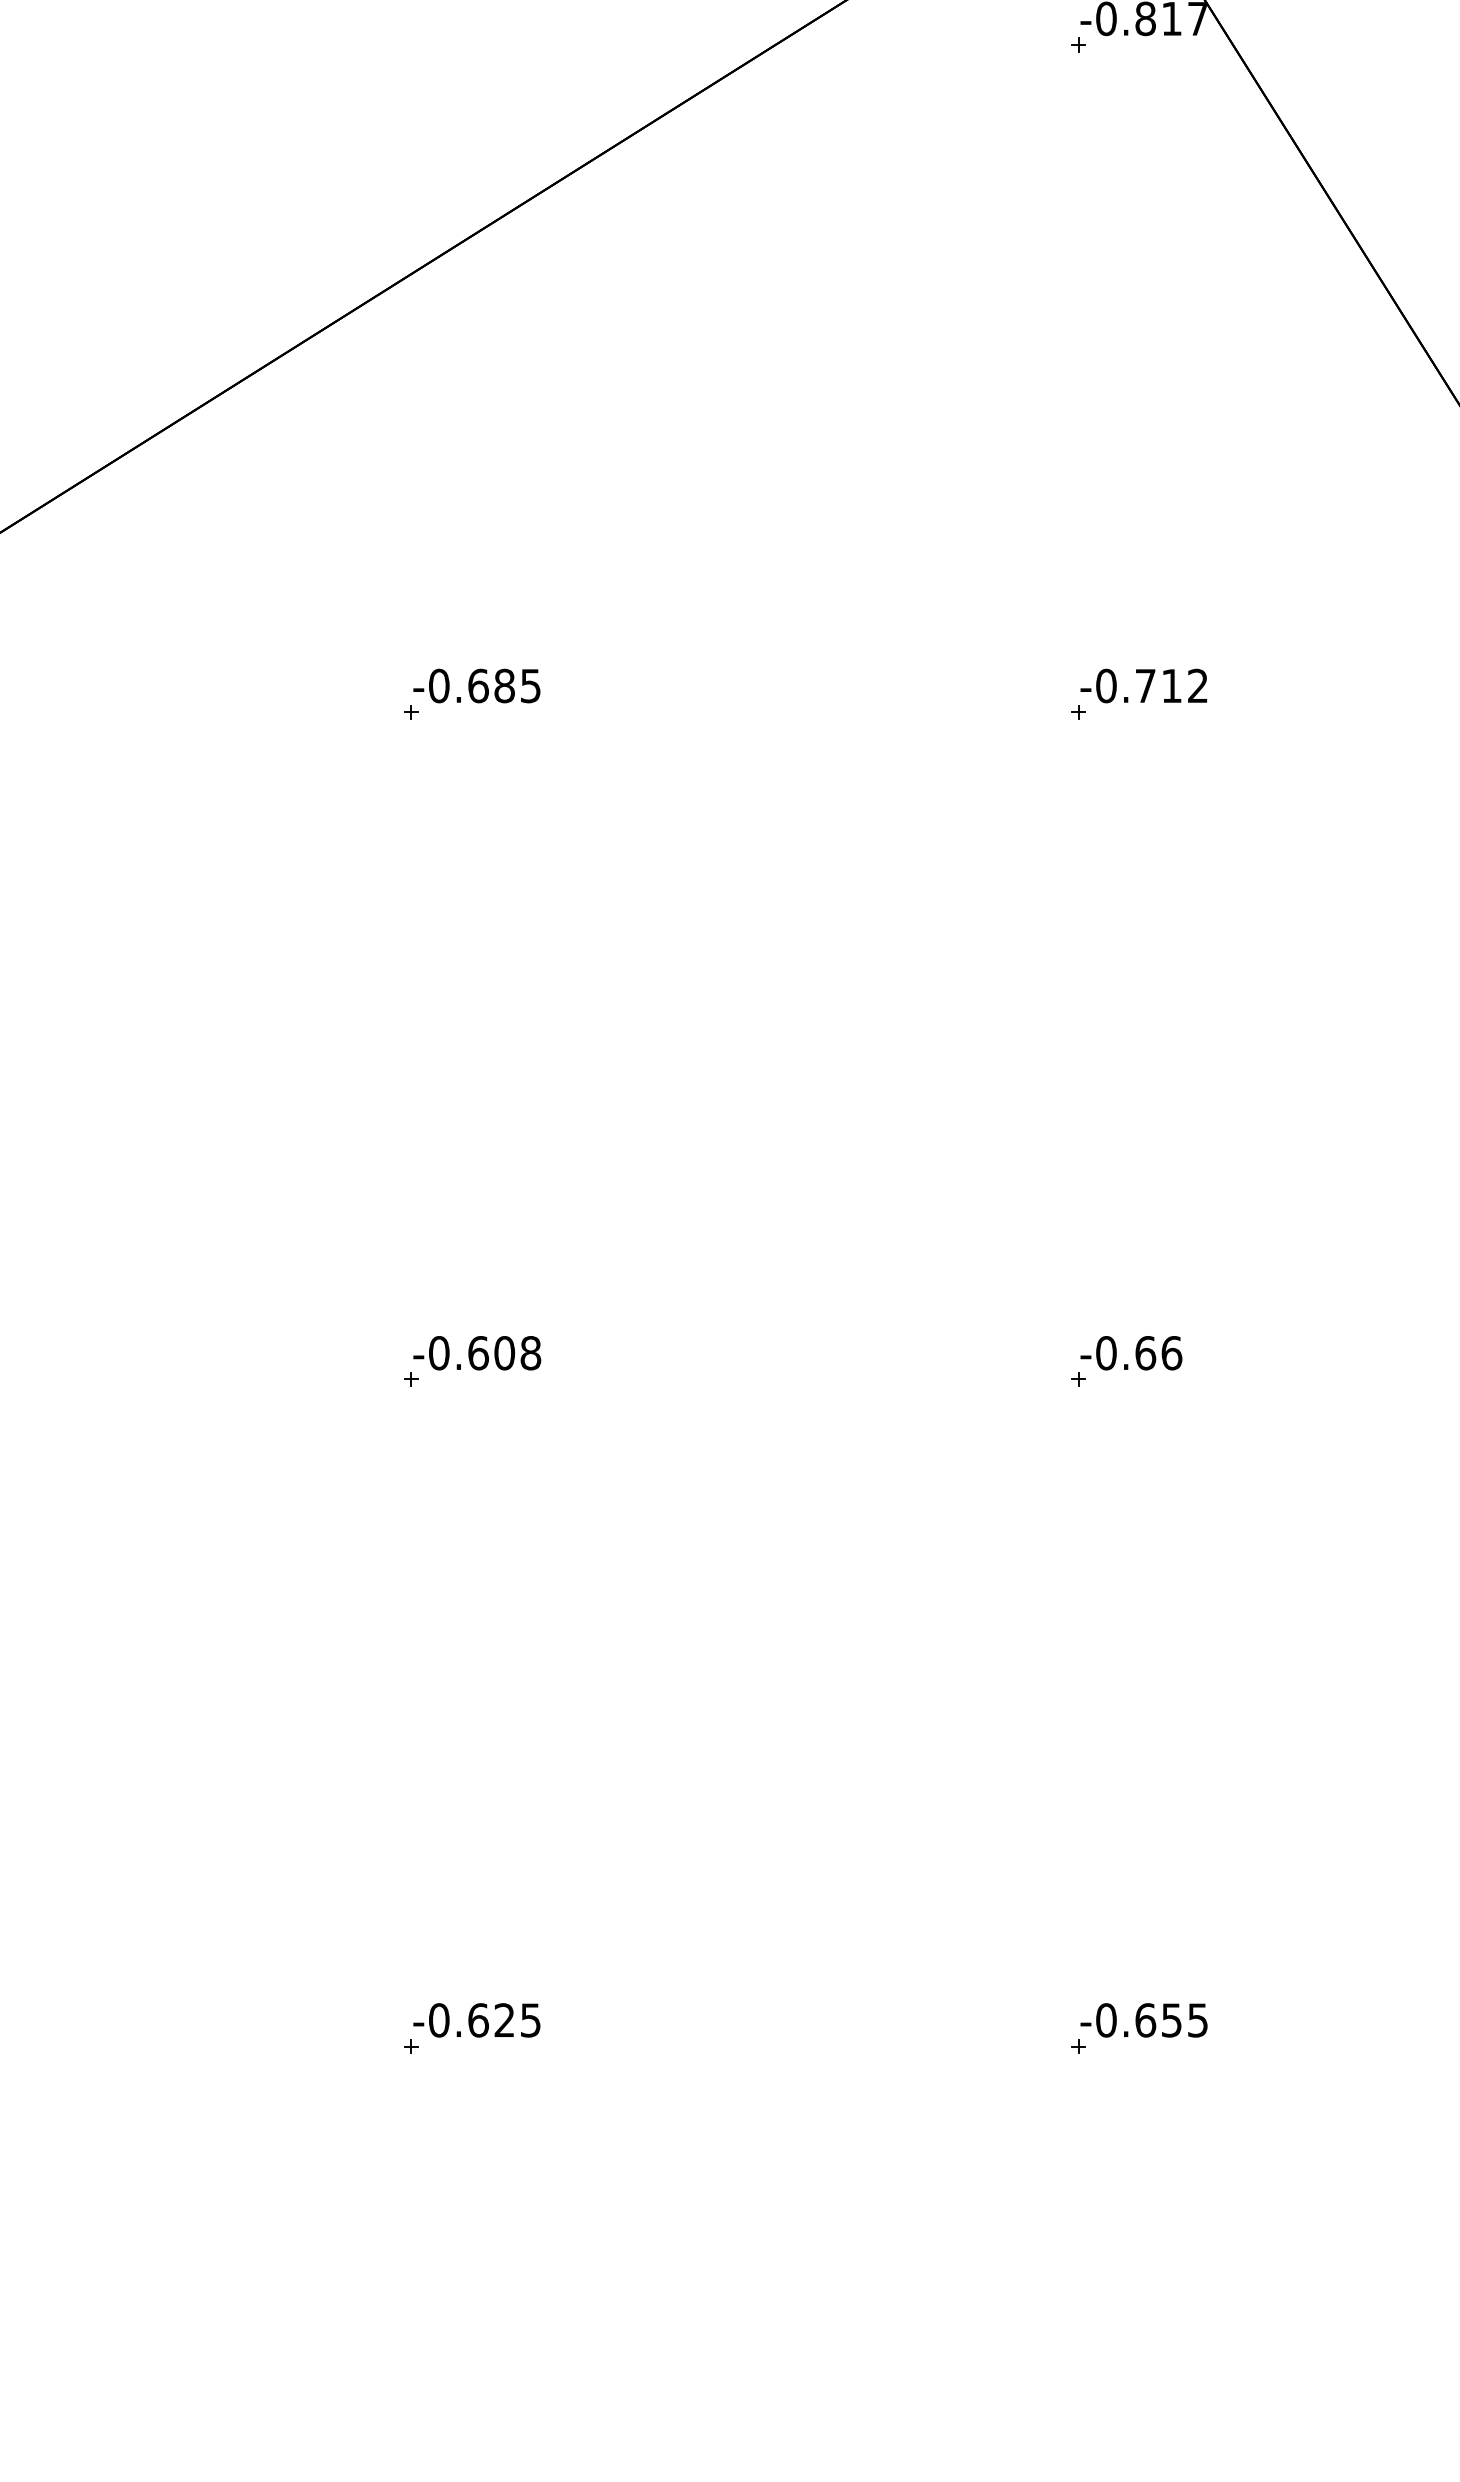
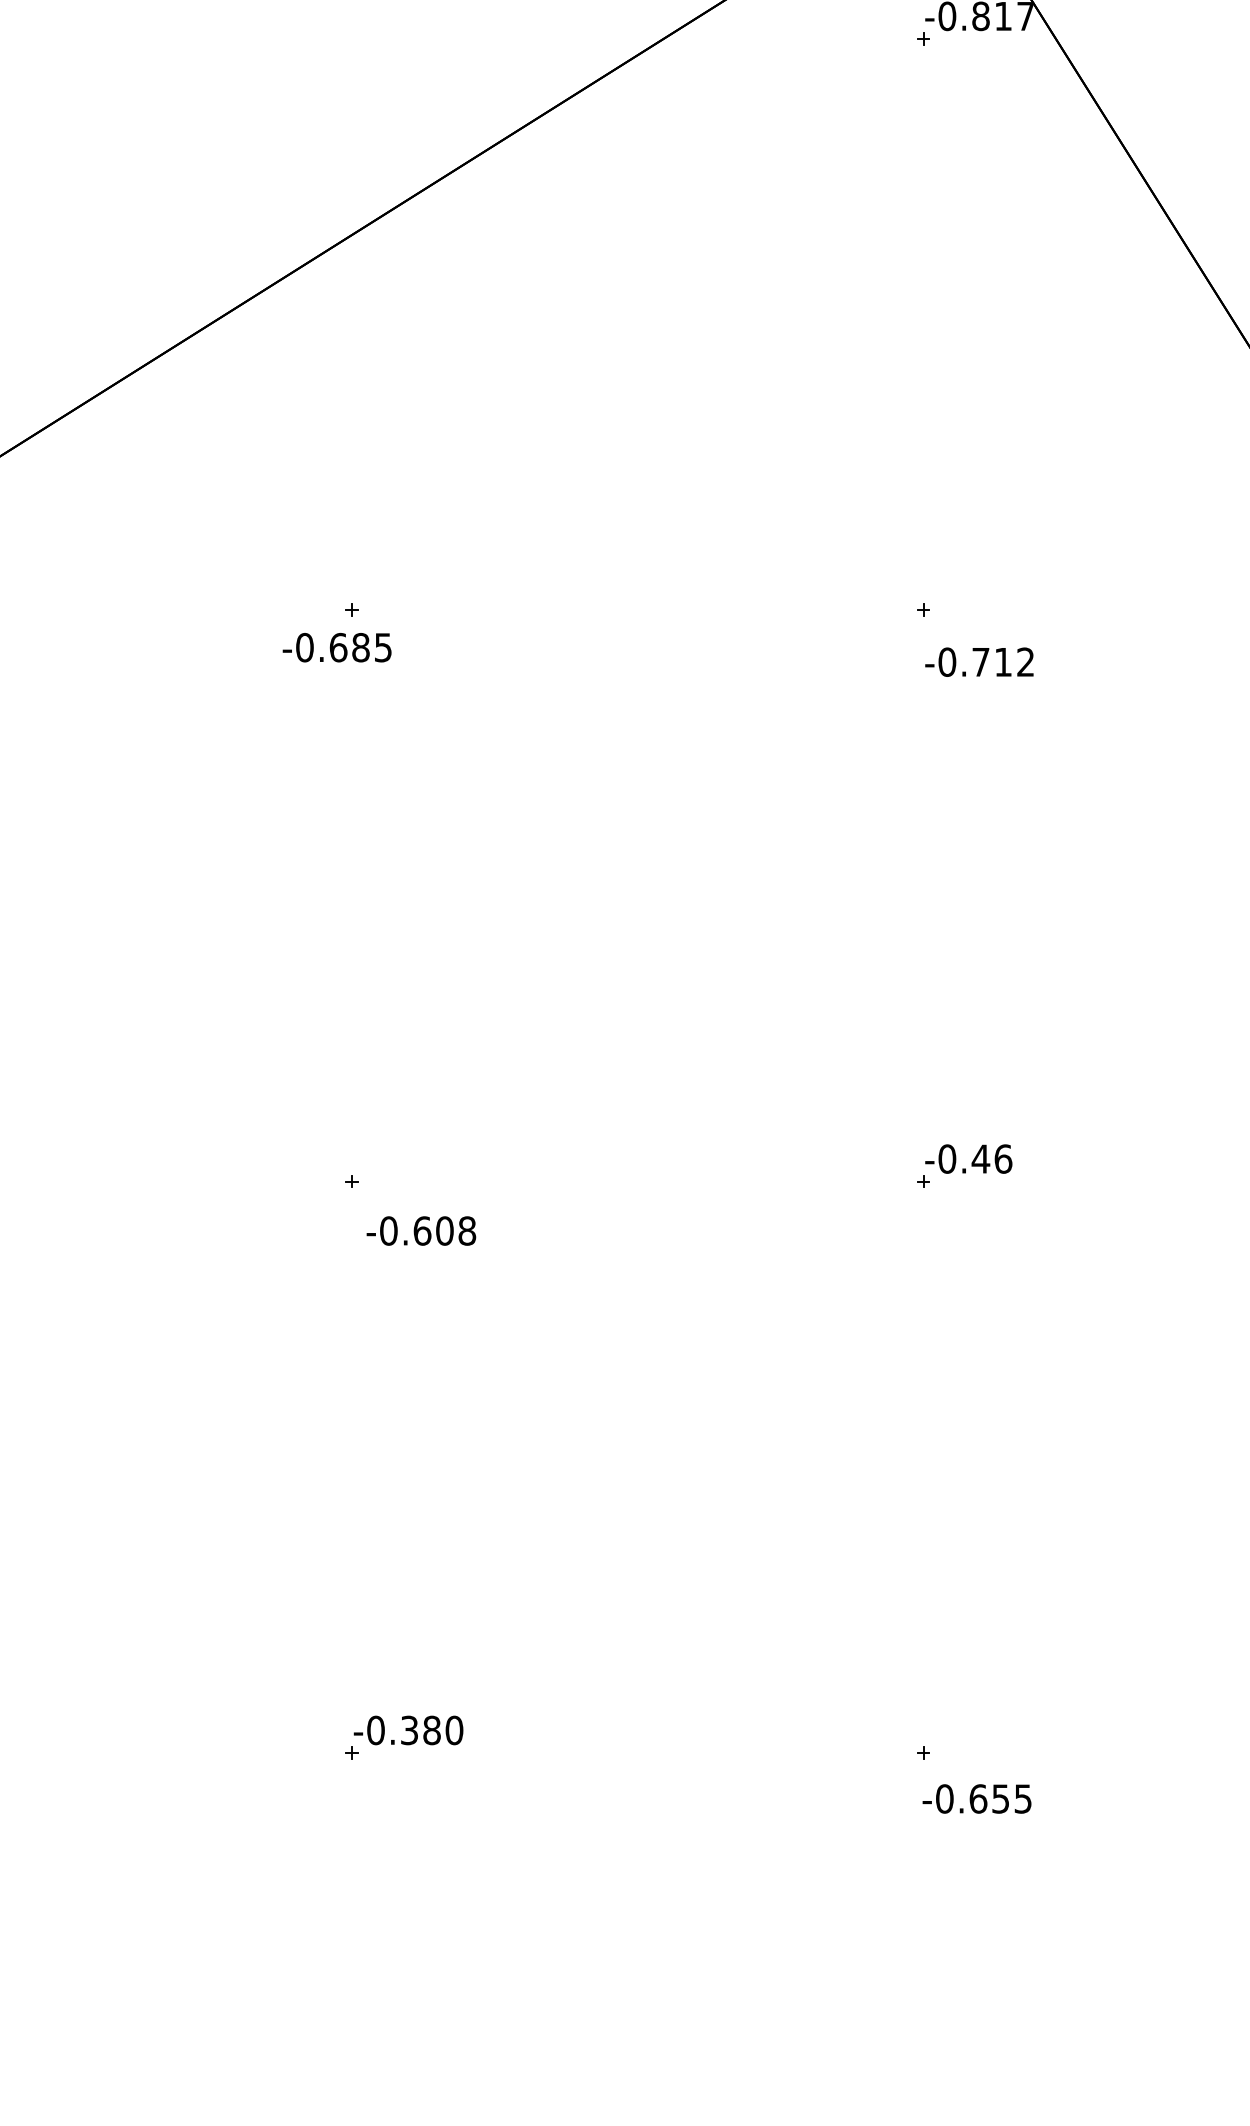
text: (476, 685) -> (336, 647), moved
text: (1143, 685) -> (979, 661), moved
text: (477, 1353) -> (421, 1231), moved
text: (1145, 1353) -> (980, 1159), -0.66 -> -0.46
text: (504, 2020) -> (431, 1730), -0.625 -> -0.380
text: (1143, 2020) -> (976, 1799), moved

